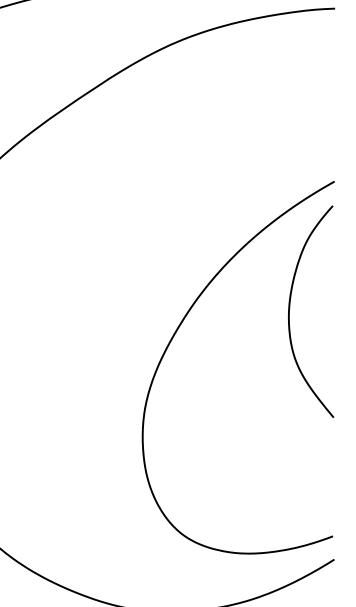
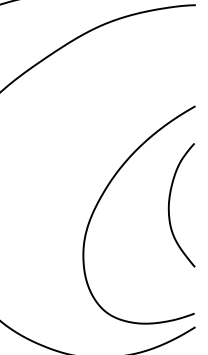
curve: (290, 312) -> (169, 205), moved

